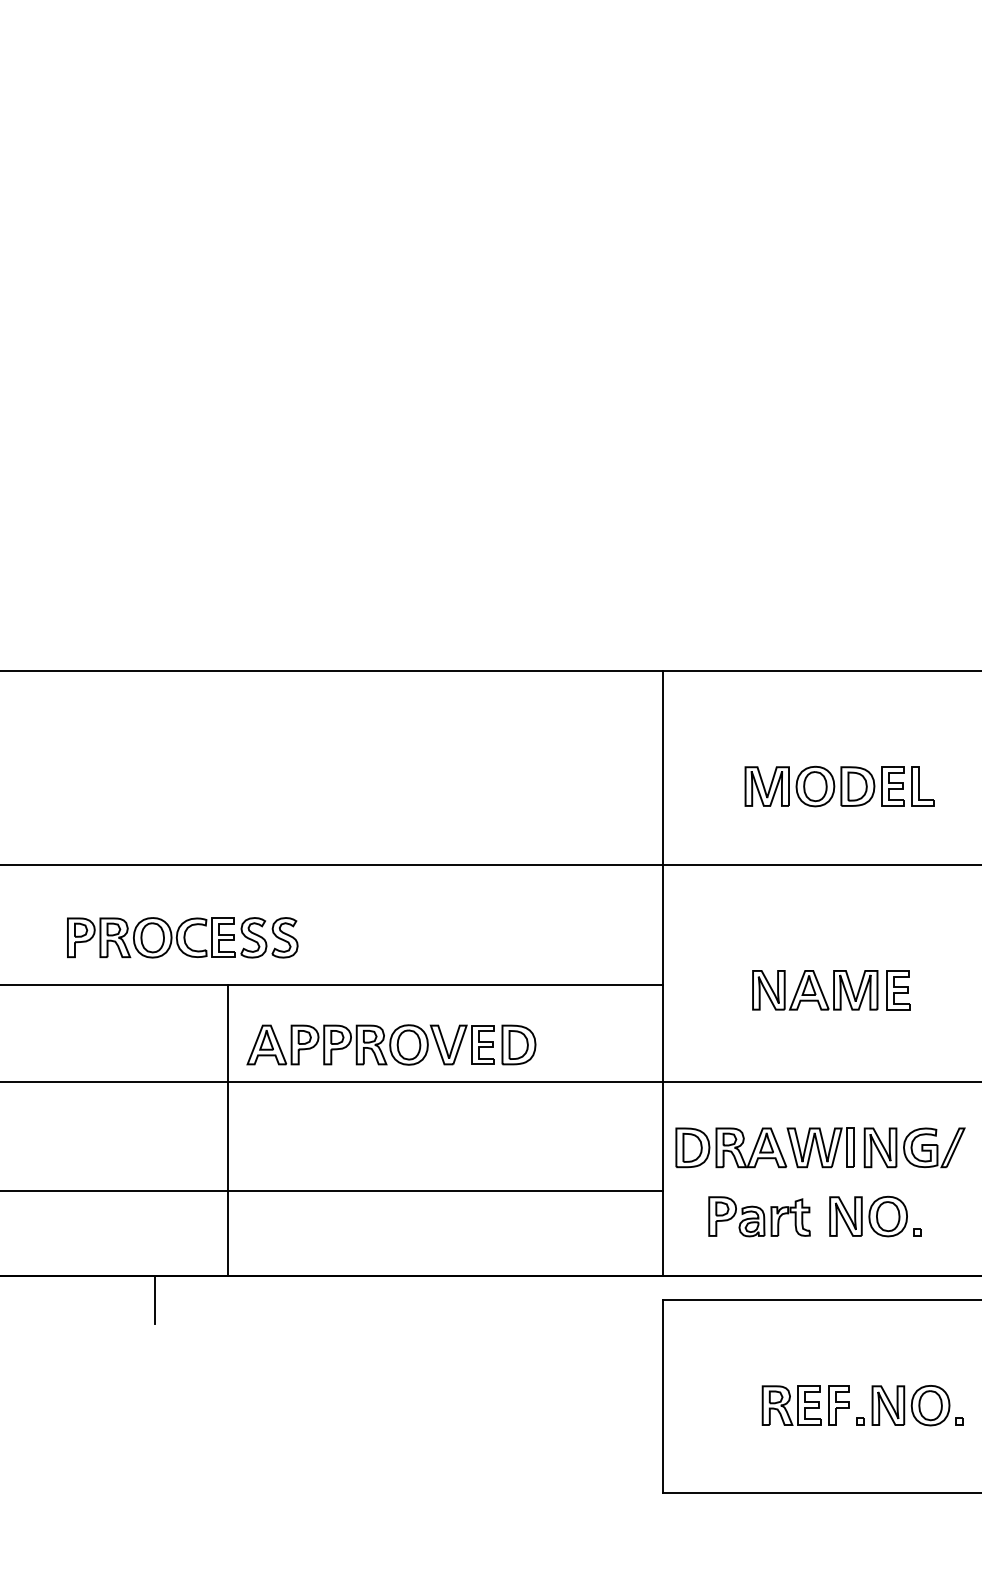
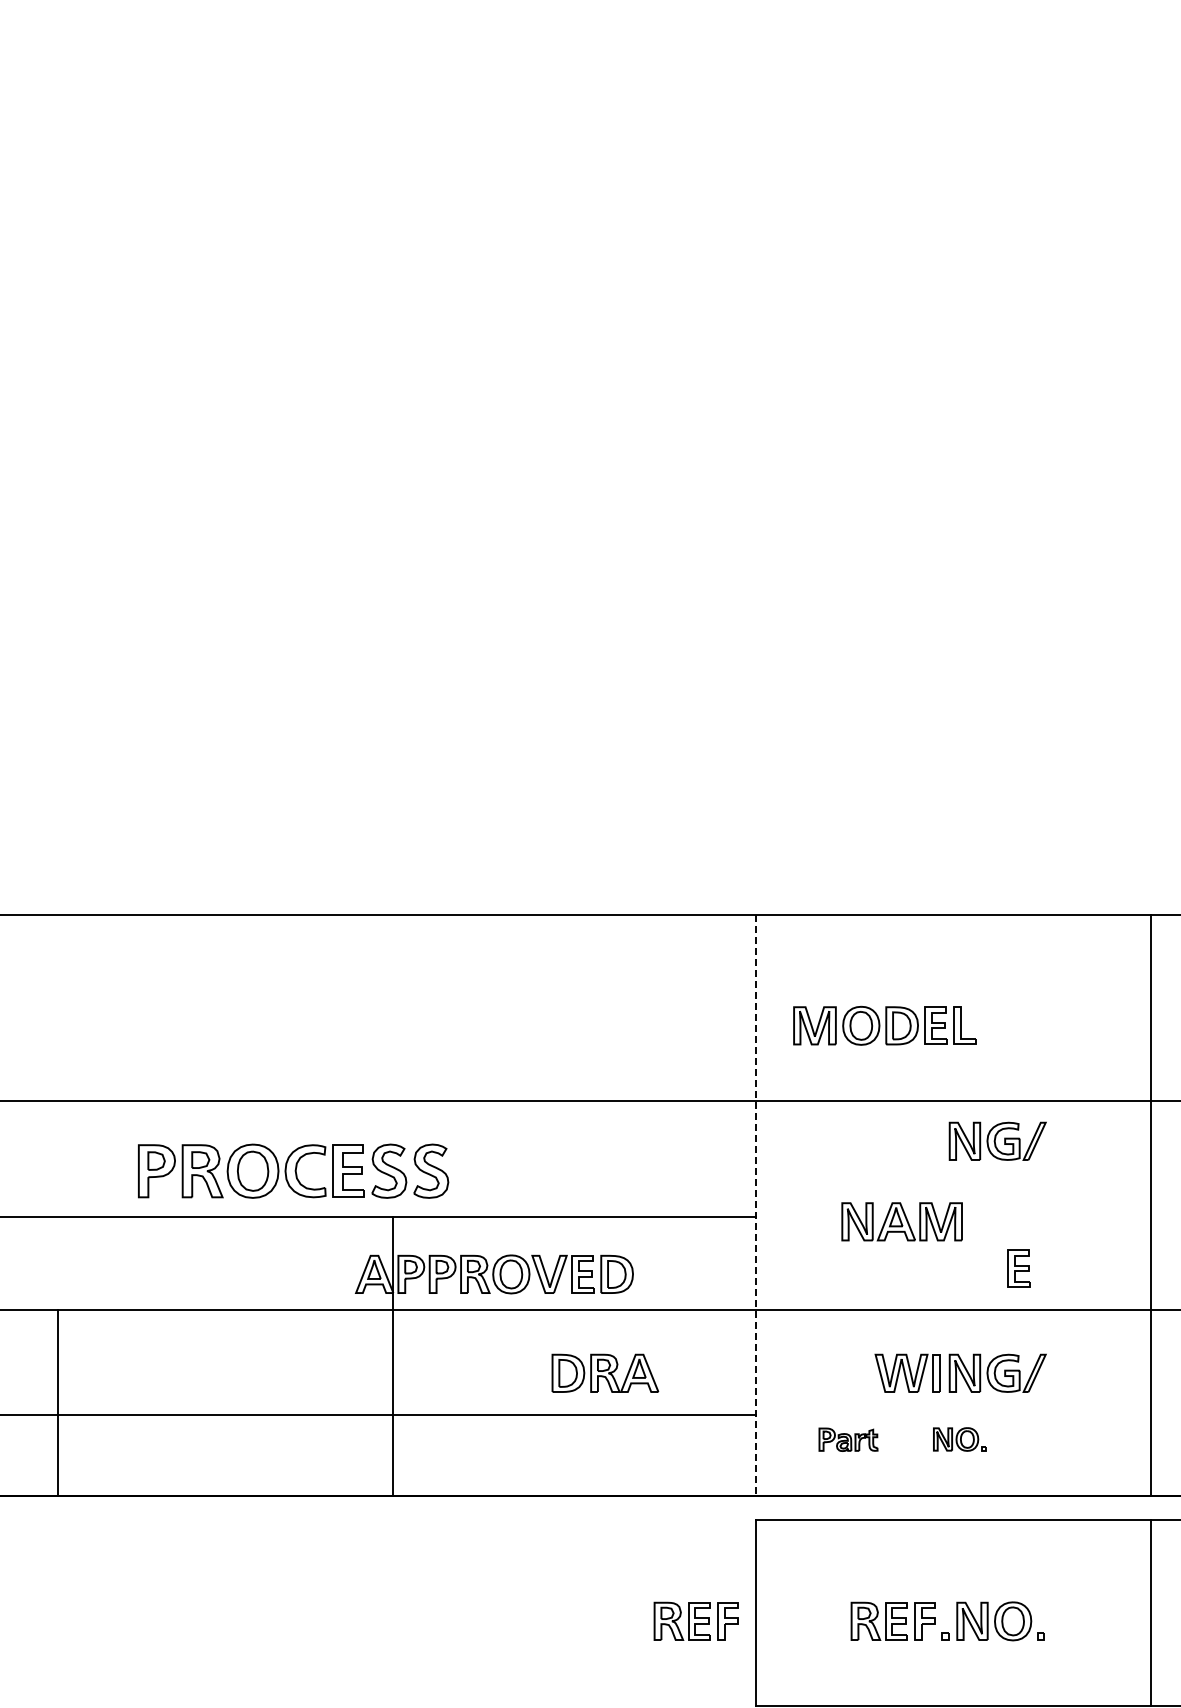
part: (839, 786) -> (884, 1025), moved
part: (914, 905) -> (997, 1140), added
part: (182, 937) -> (293, 1171), size x1.4
line: (662, 973) -> (755, 1205), solid -> dashed
part: (897, 989) -> (1018, 1268), moved
line: (227, 1130) -> (392, 1356), moved
part: (731, 1146) -> (605, 1372), moved
part: (759, 1216) -> (848, 1439), size x0.6
part: (874, 1216) -> (959, 1439), size x0.6
line: (155, 1299) -> (267, 1519), removed
part: (600, 1404) -> (695, 1620), added

